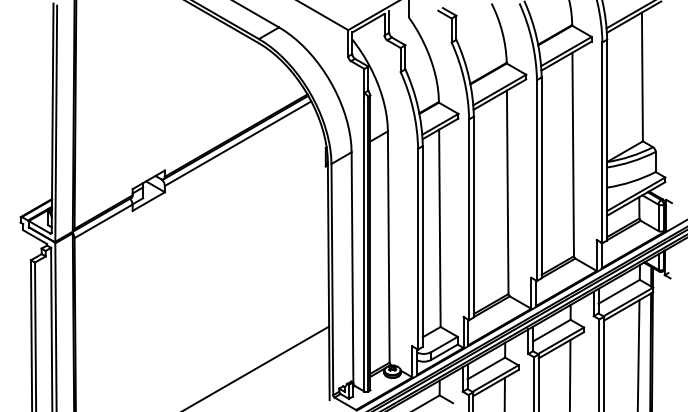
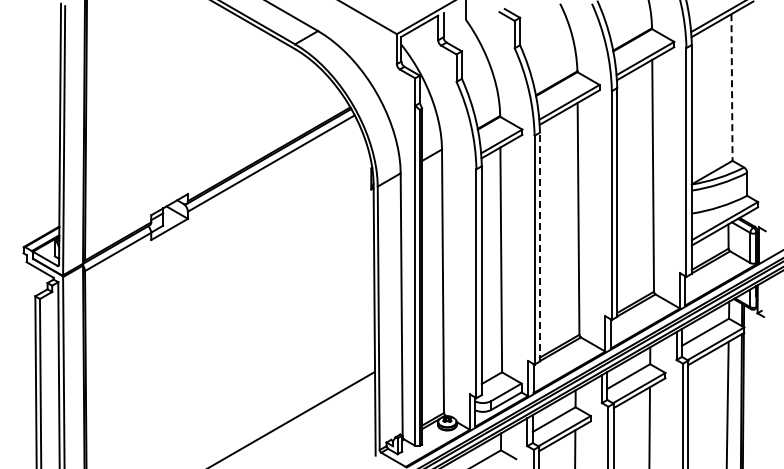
line: (642, 77) -> (732, 88), solid -> dashed
line: (473, 216) -> (539, 246), solid -> dashed

